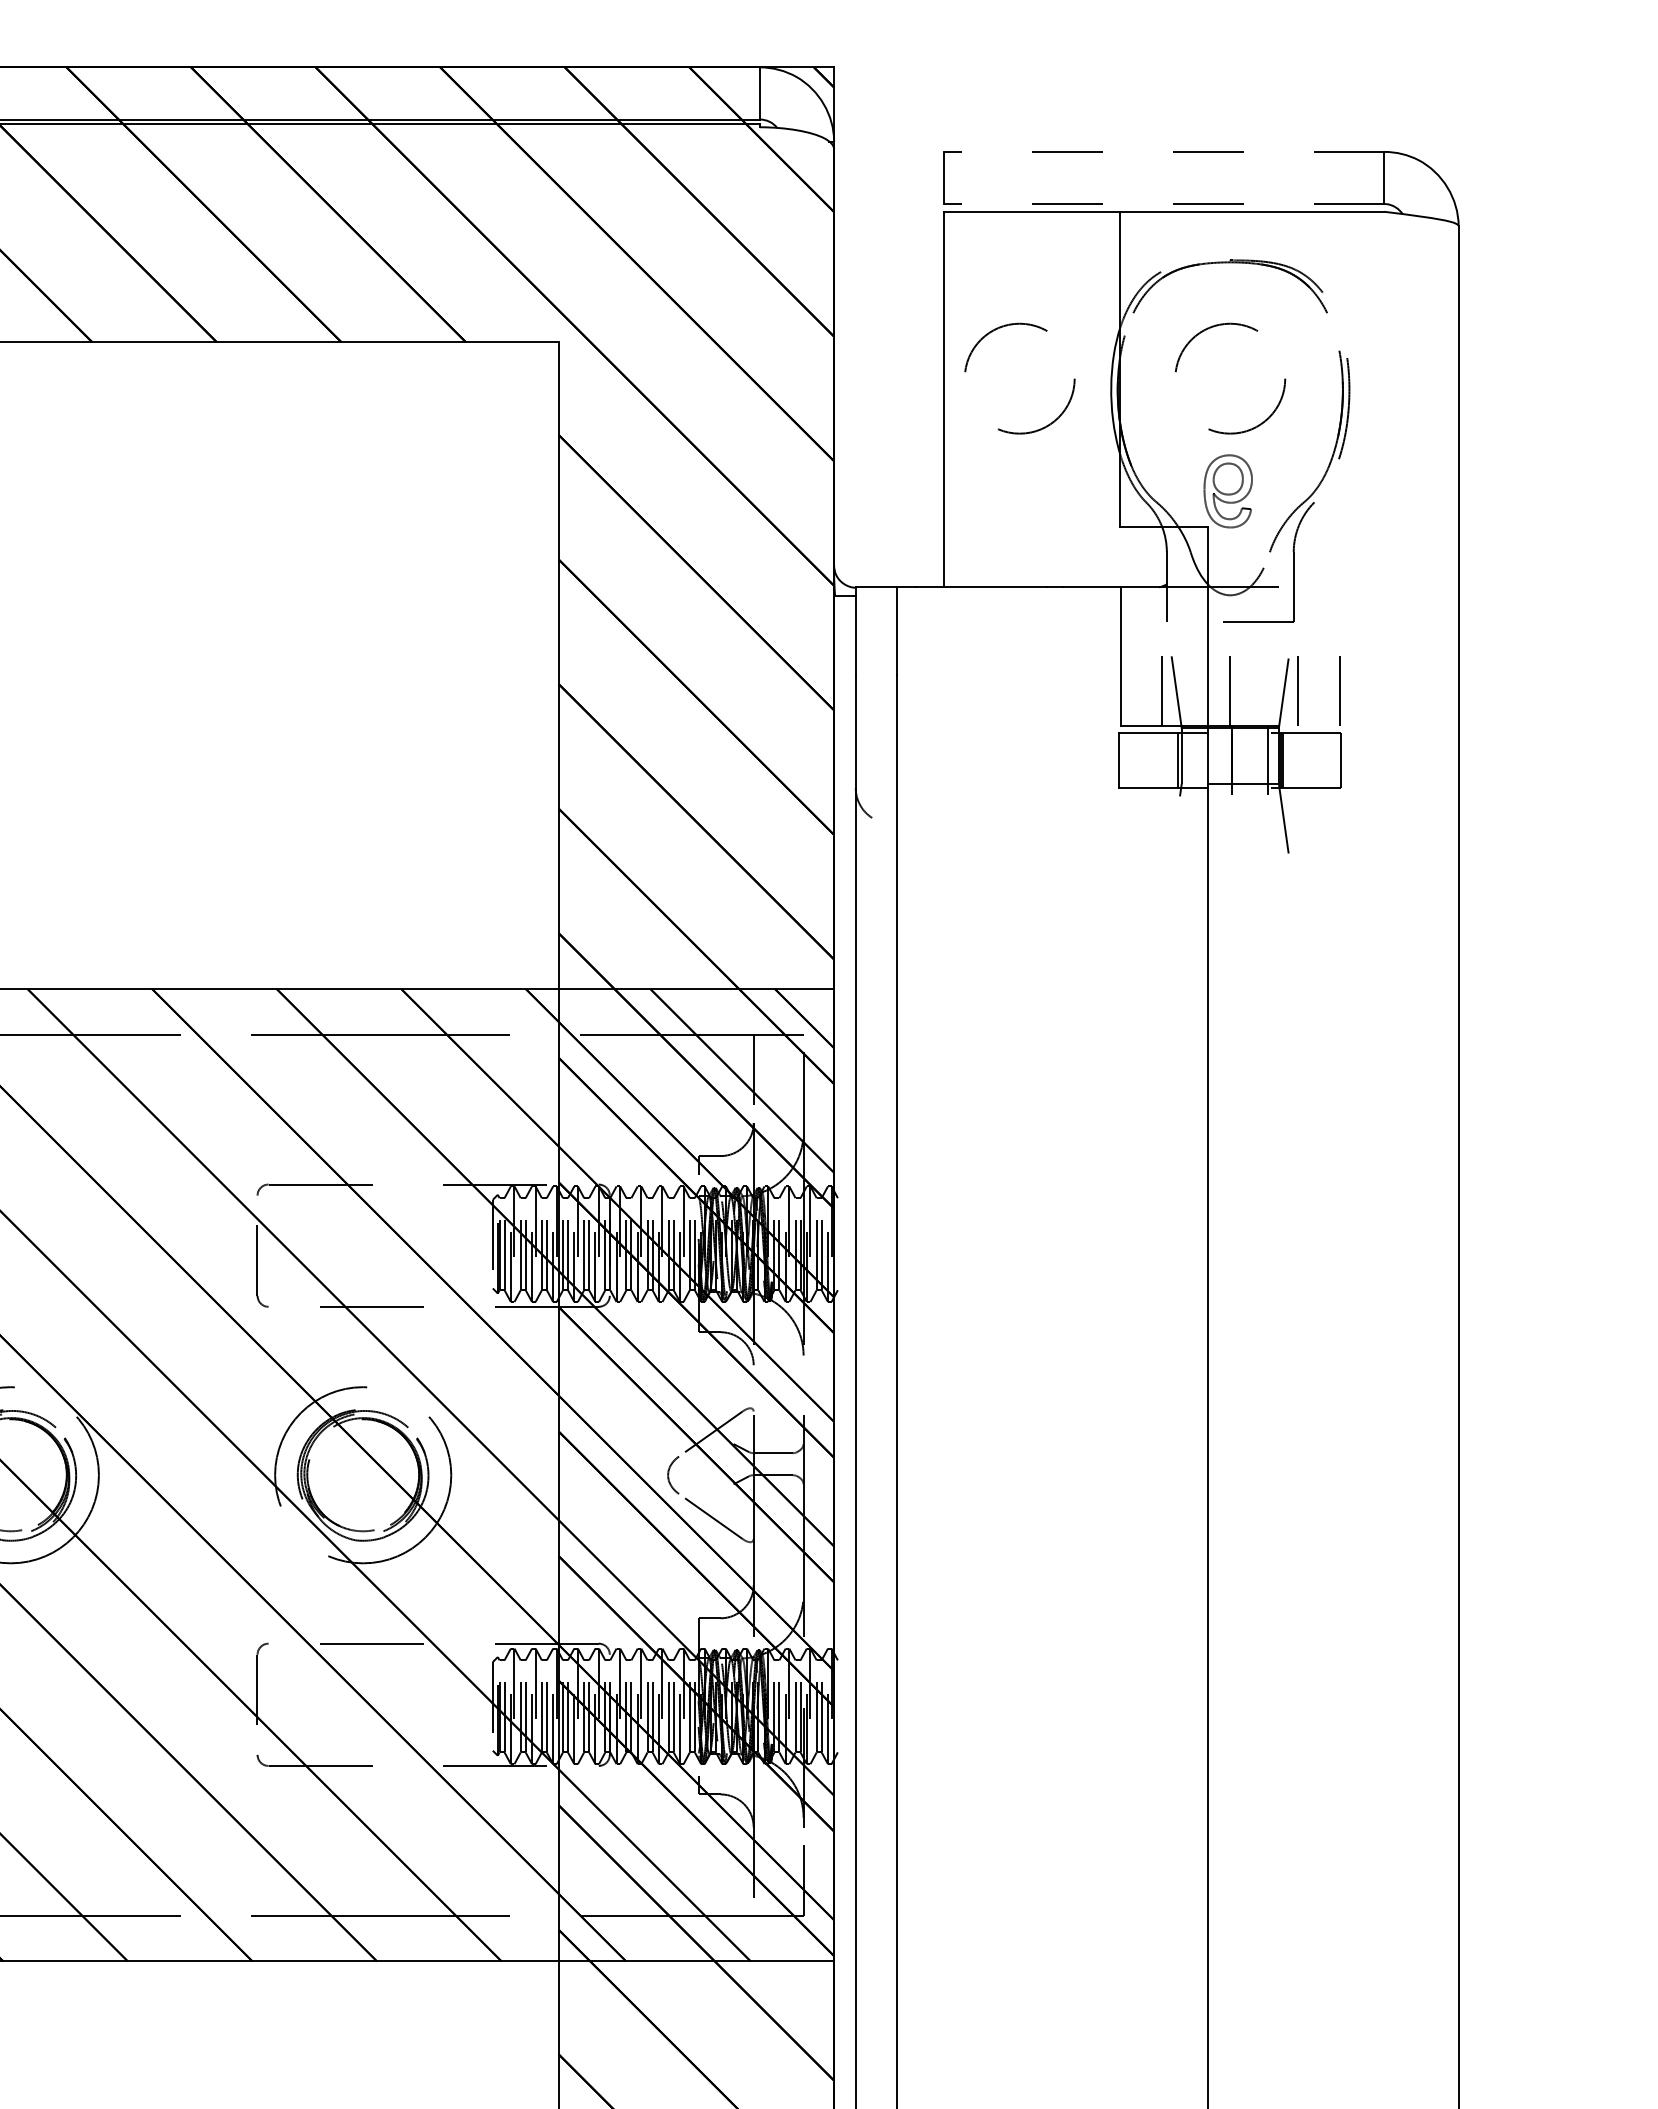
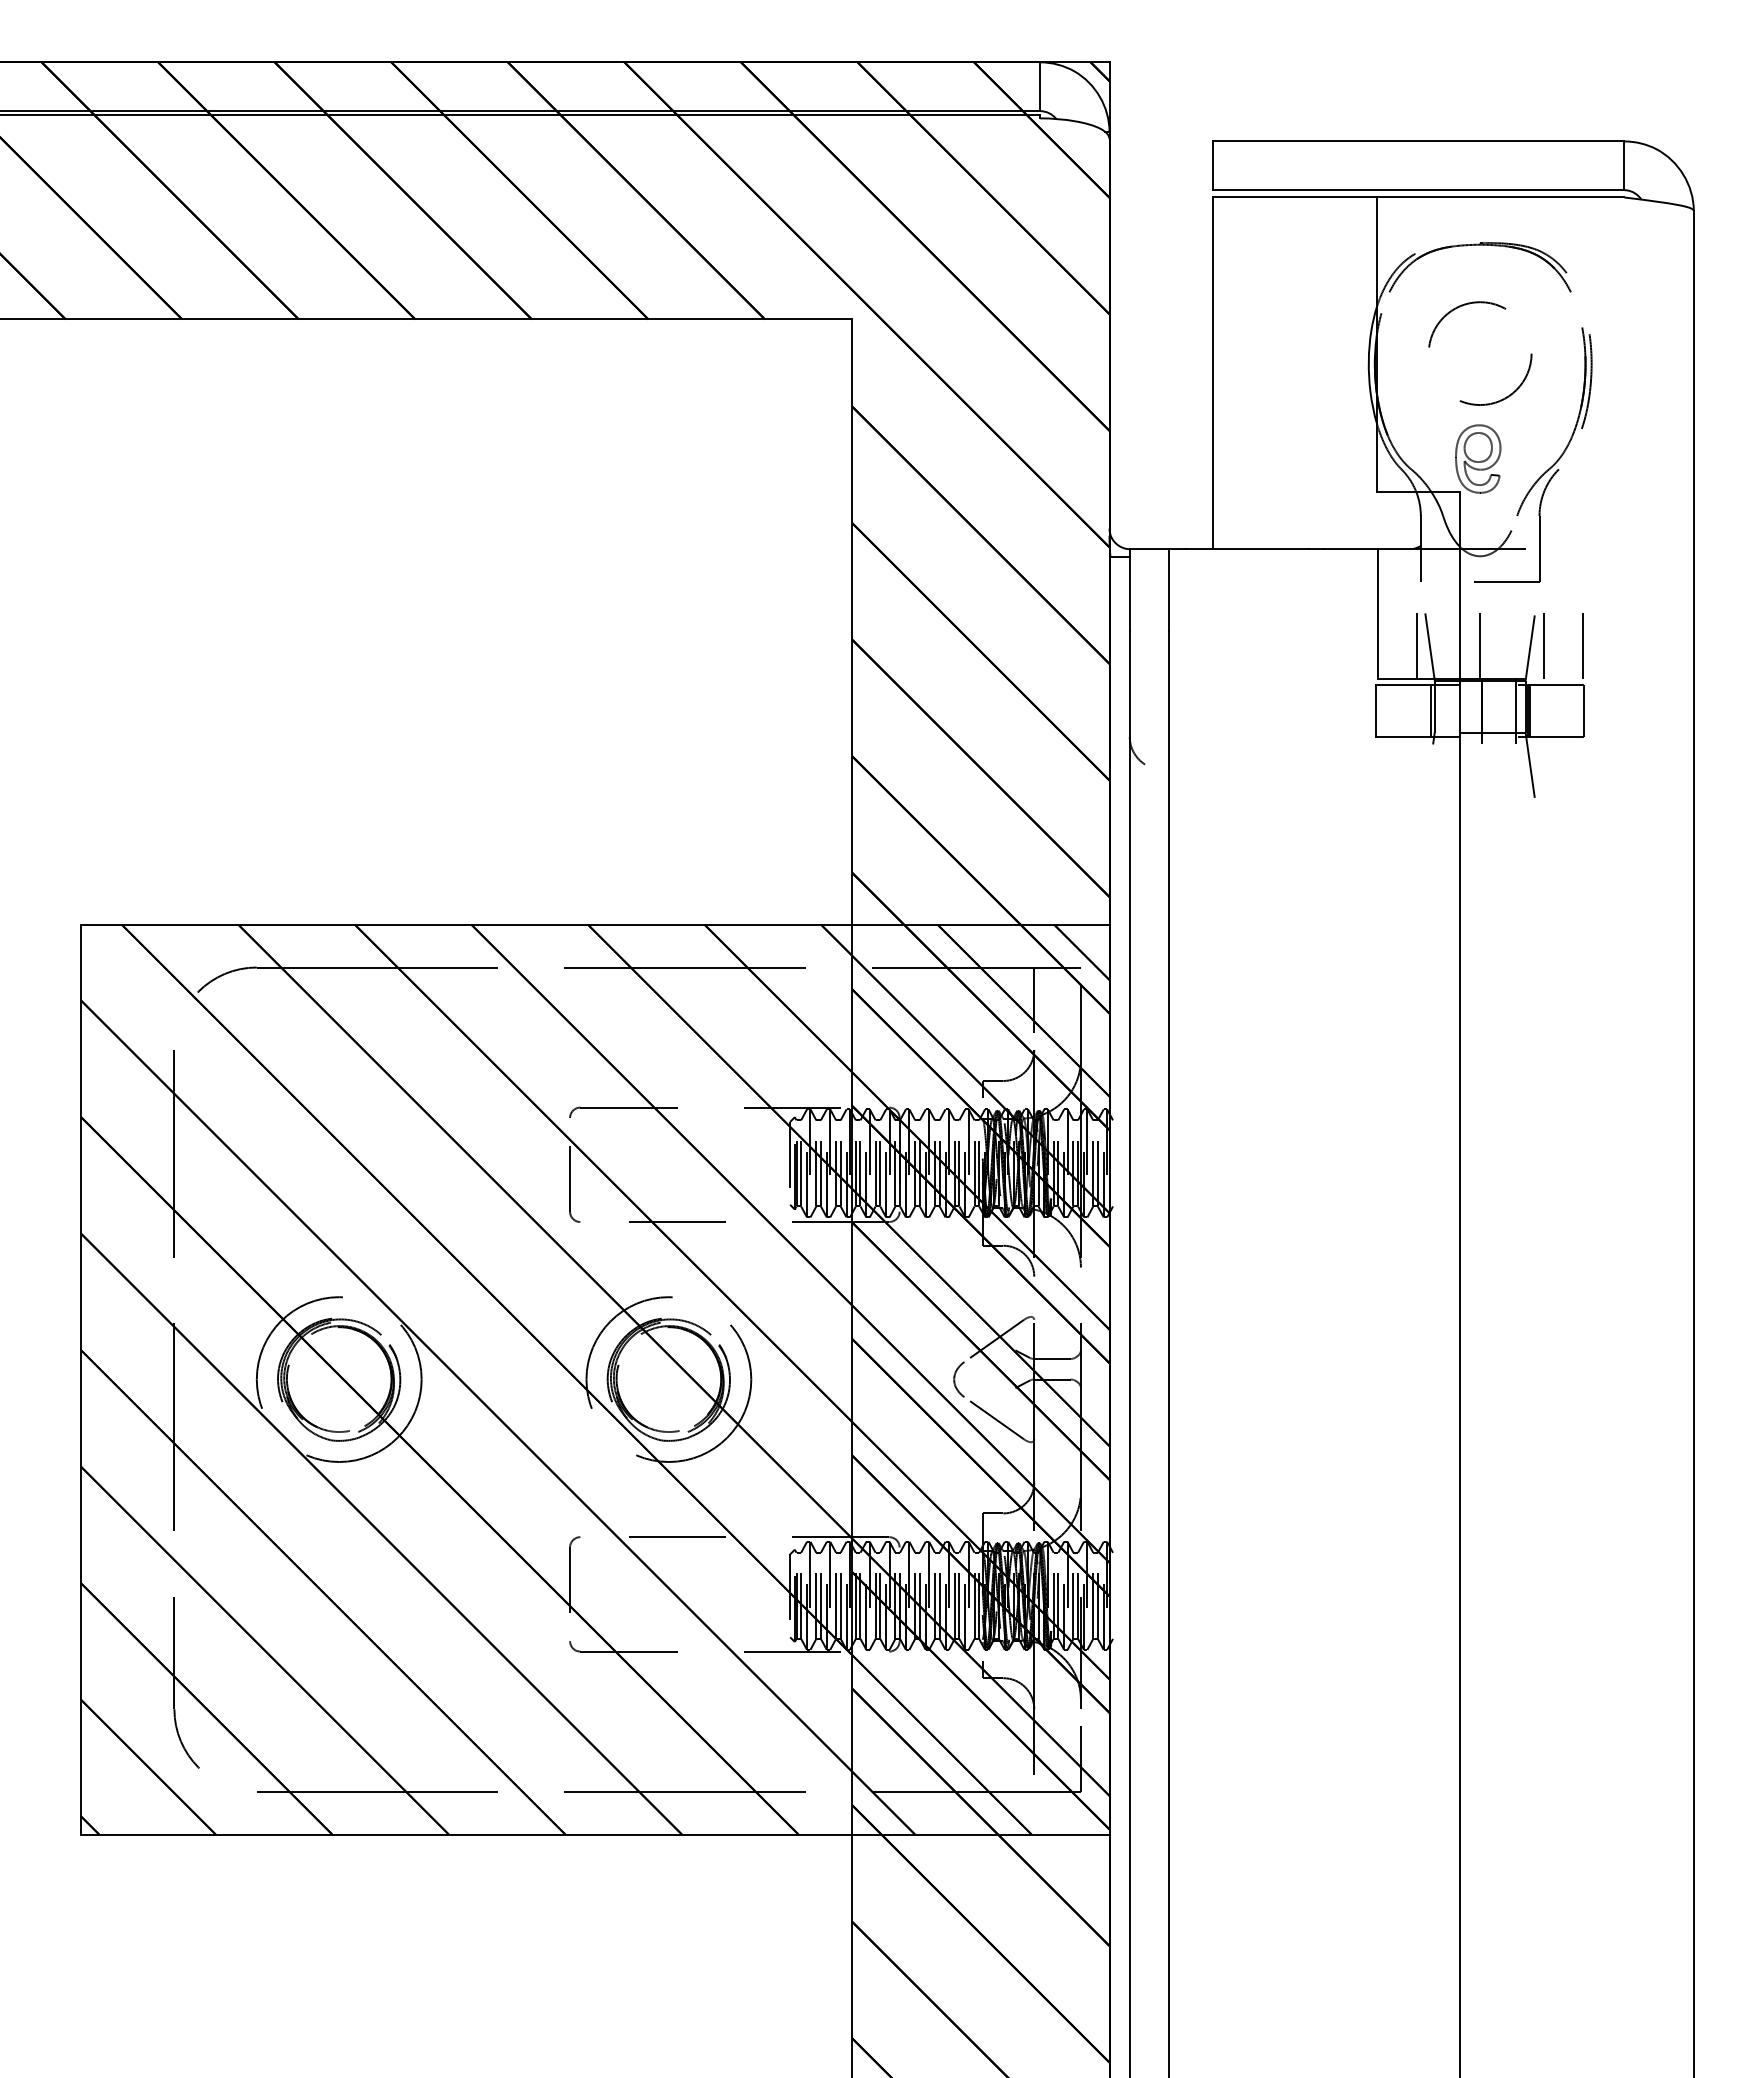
line: (1164, 151) -> (1418, 141), dashed -> solid
line: (1164, 204) -> (1418, 190), dashed -> solid
circle: (1020, 378) -> (1283, 353), removed

